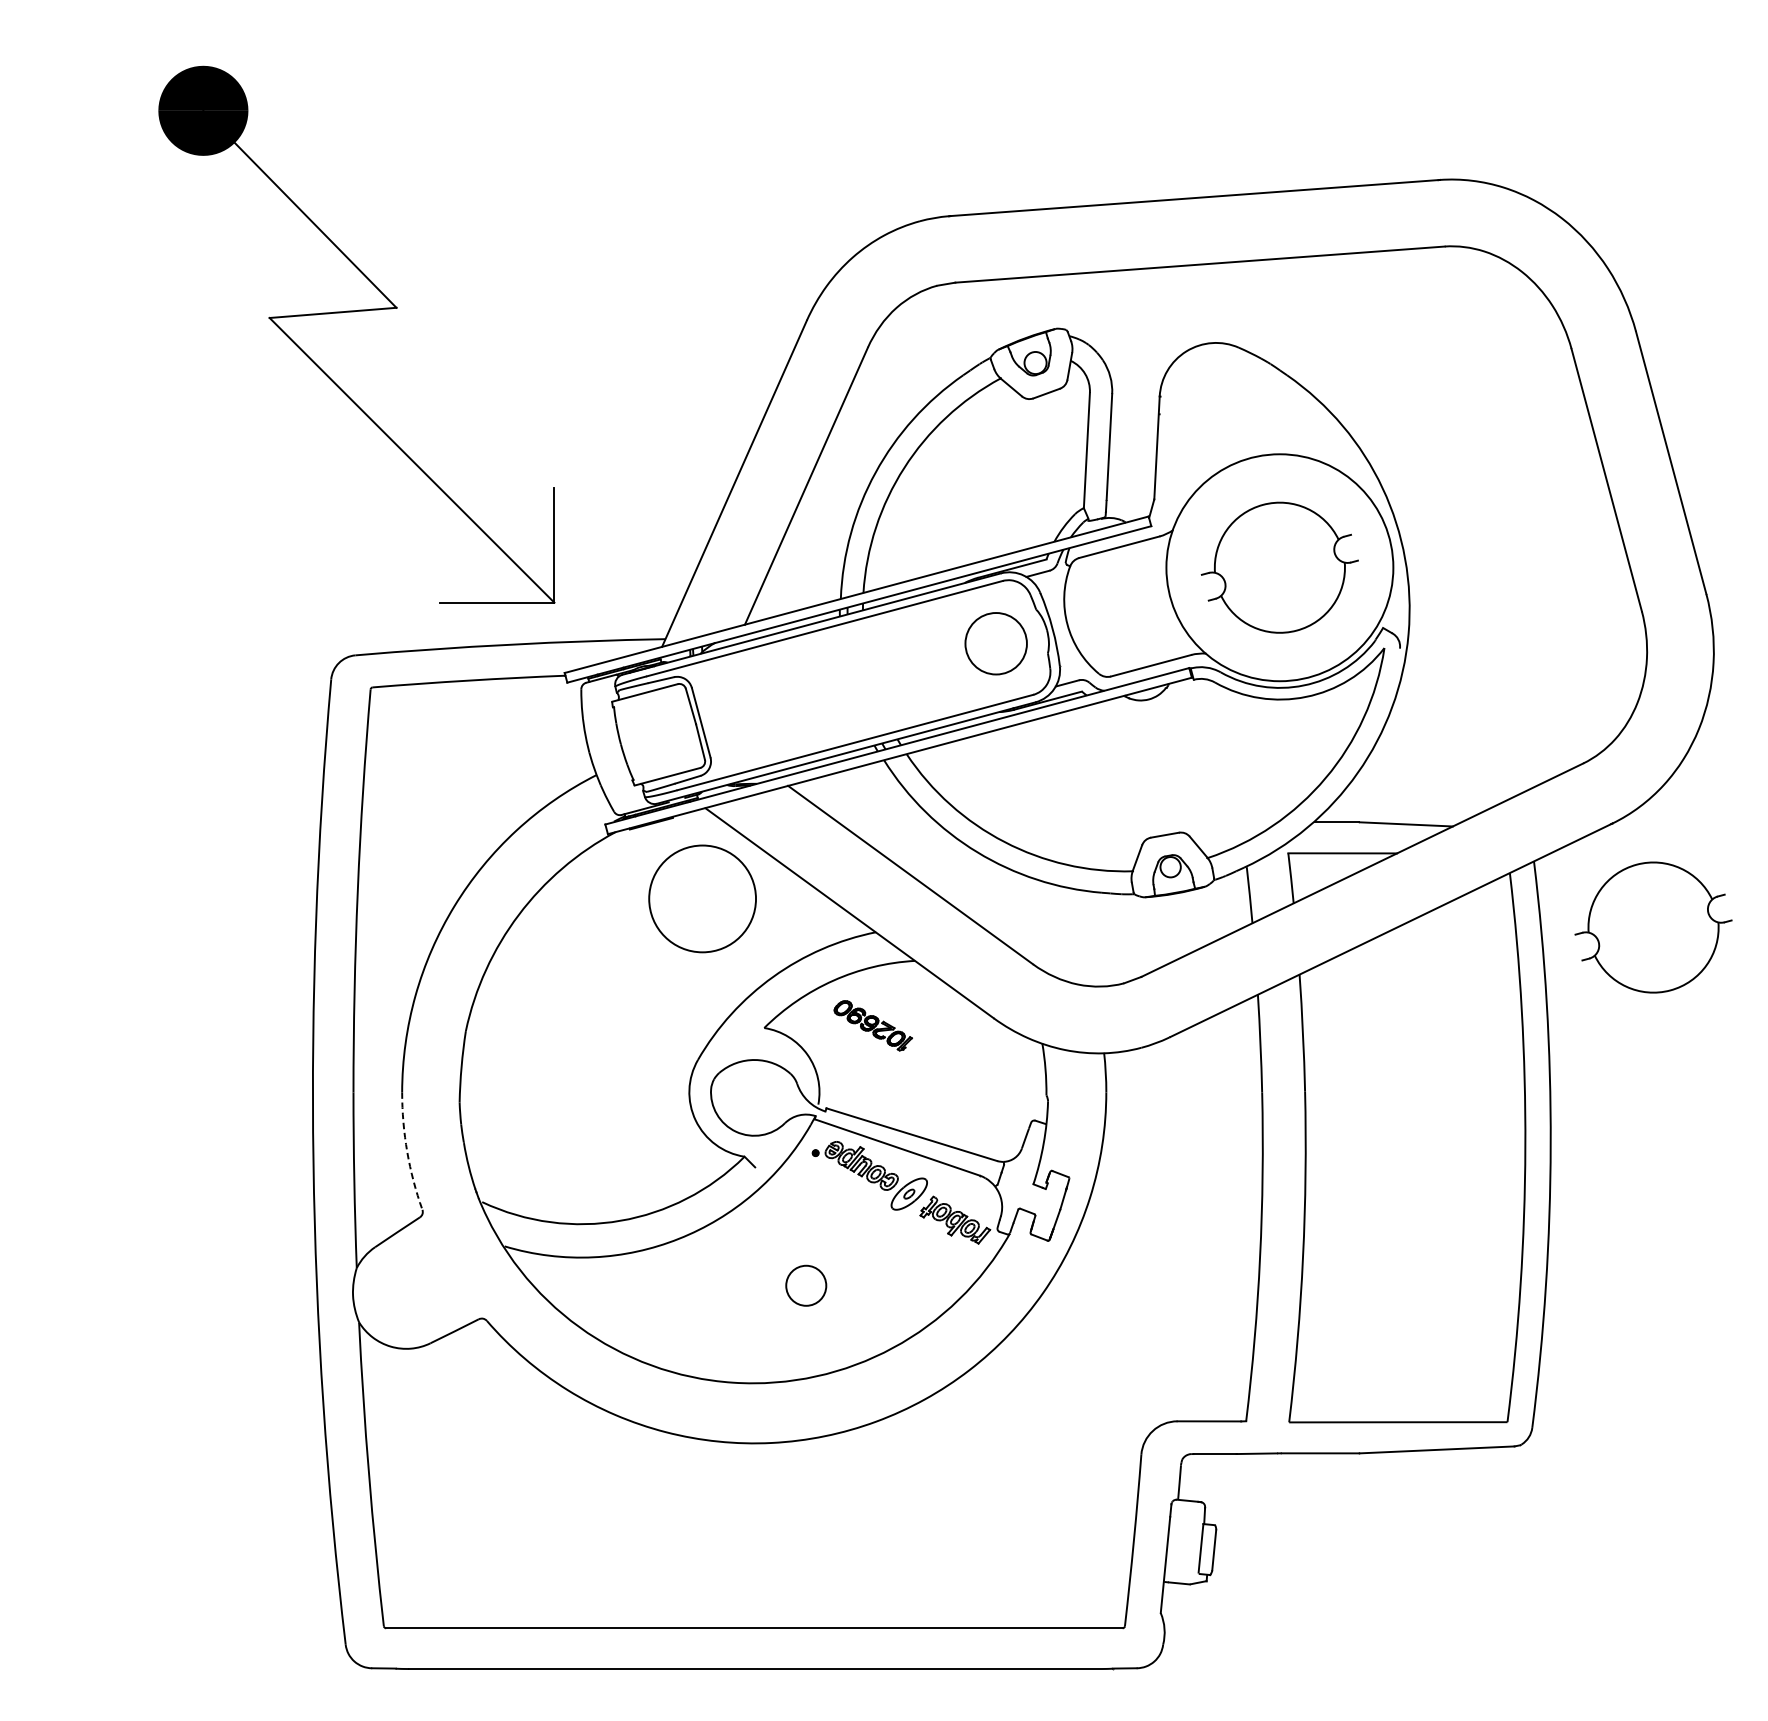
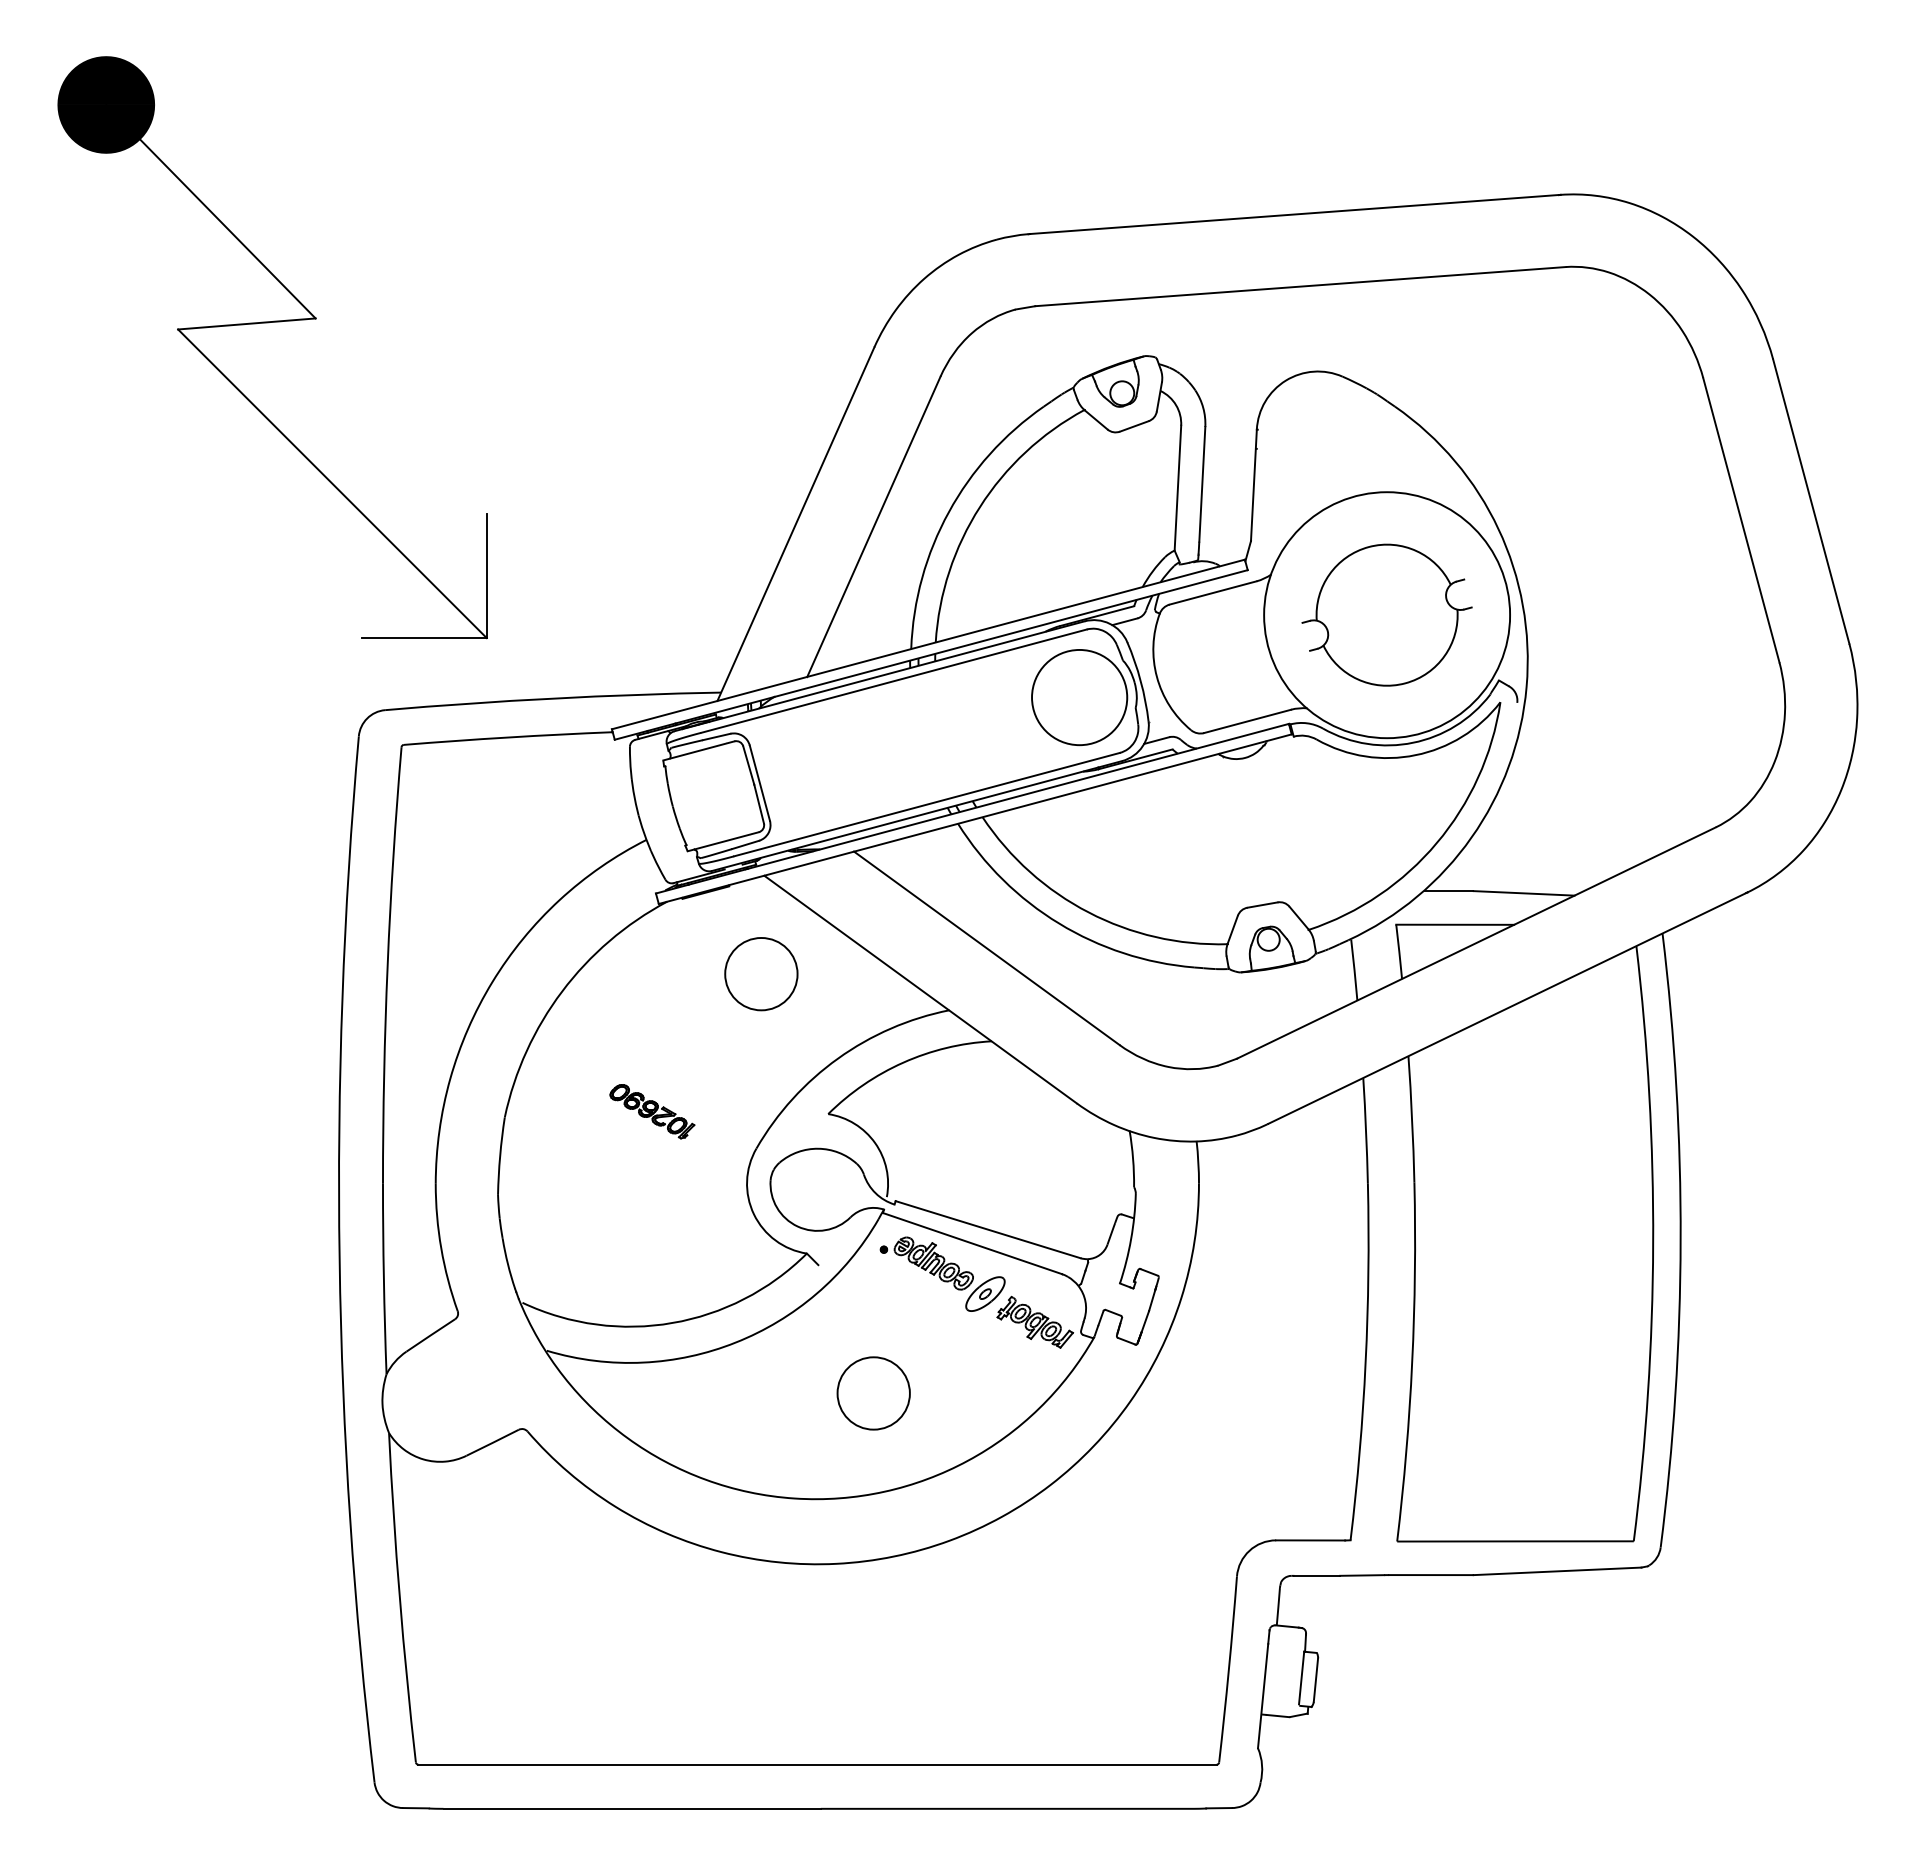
part: (353, 312) -> (268, 323), moved
circle: (996, 643) -> (1079, 697), size x1.43
circle: (702, 898) -> (761, 973), size x0.62
part: (1652, 926) -> (1791, 1004), removed
part: (873, 1025) -> (652, 1111), moved
arc: (407, 1152) -> (441, 1248), dashed -> solid
circle: (806, 1285) -> (873, 1393), size x1.67

